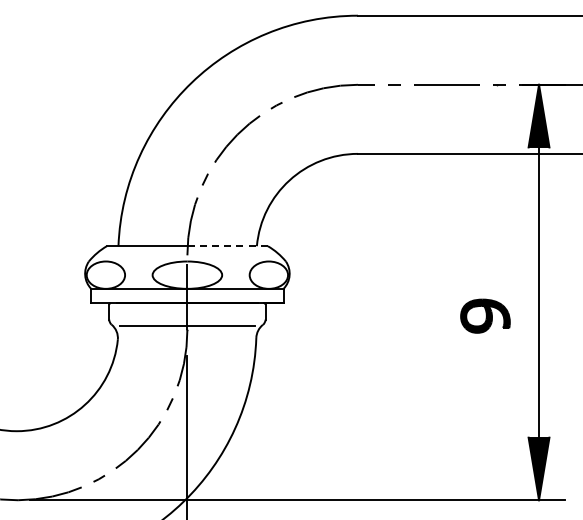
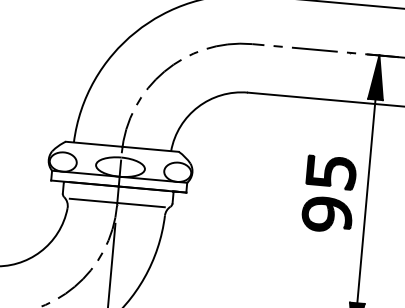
line: (227, 246) -> (150, 149), dashed -> solid
part: (486, 255) -> (331, 172), added
part: (485, 315) -> (327, 214), size x1.43

